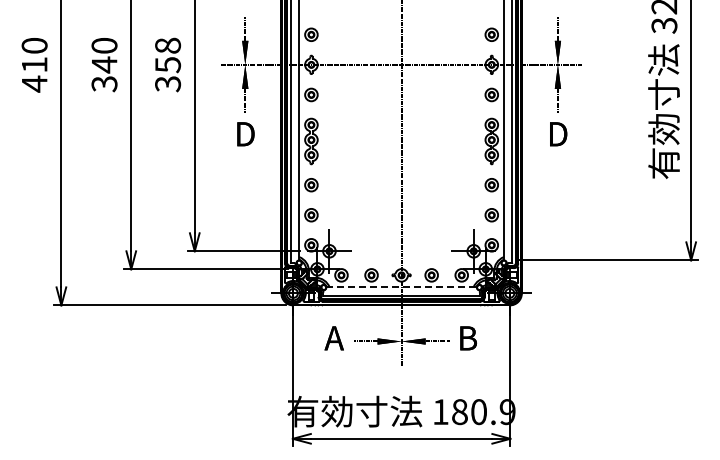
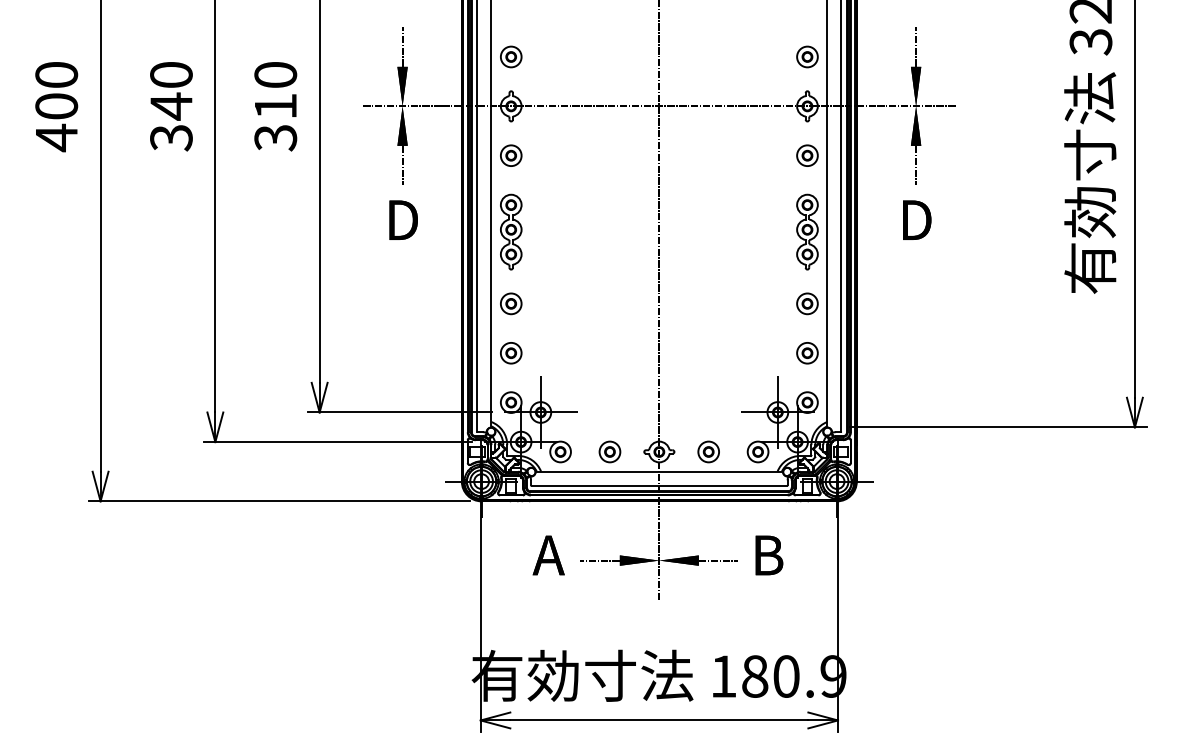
text: (168, 55) -> (276, 90), 358 -> 310
text: (34, 64) -> (56, 105), 410 -> 400
line: (401, 287) -> (659, 471), dashed -> solid

